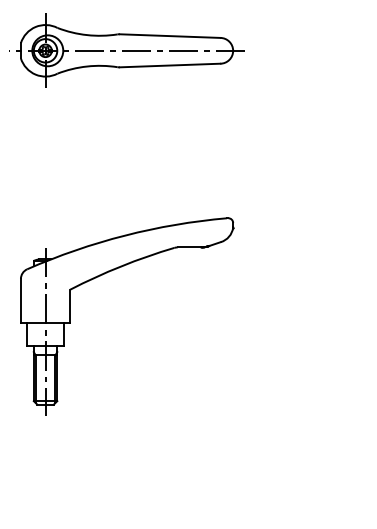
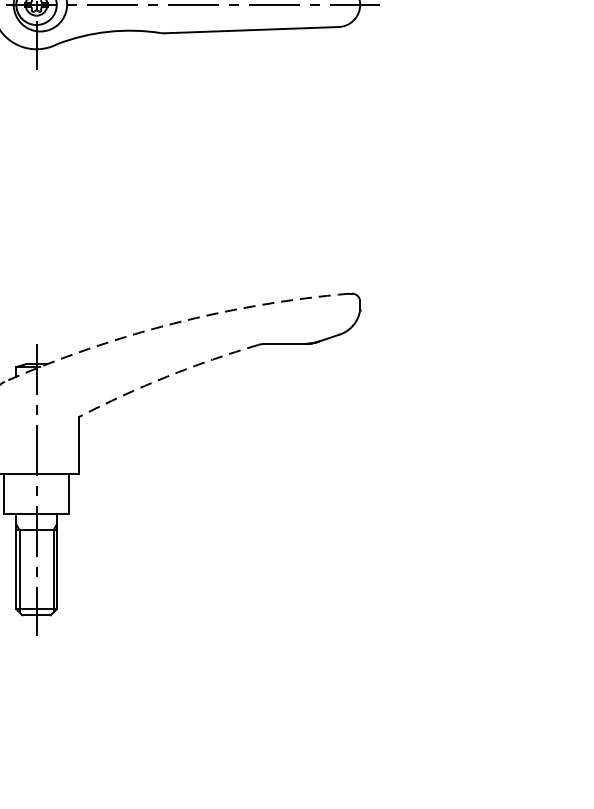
arc: (125, 235) -> (174, 323), solid -> dashed
arc: (121, 266) -> (167, 376), solid -> dashed

